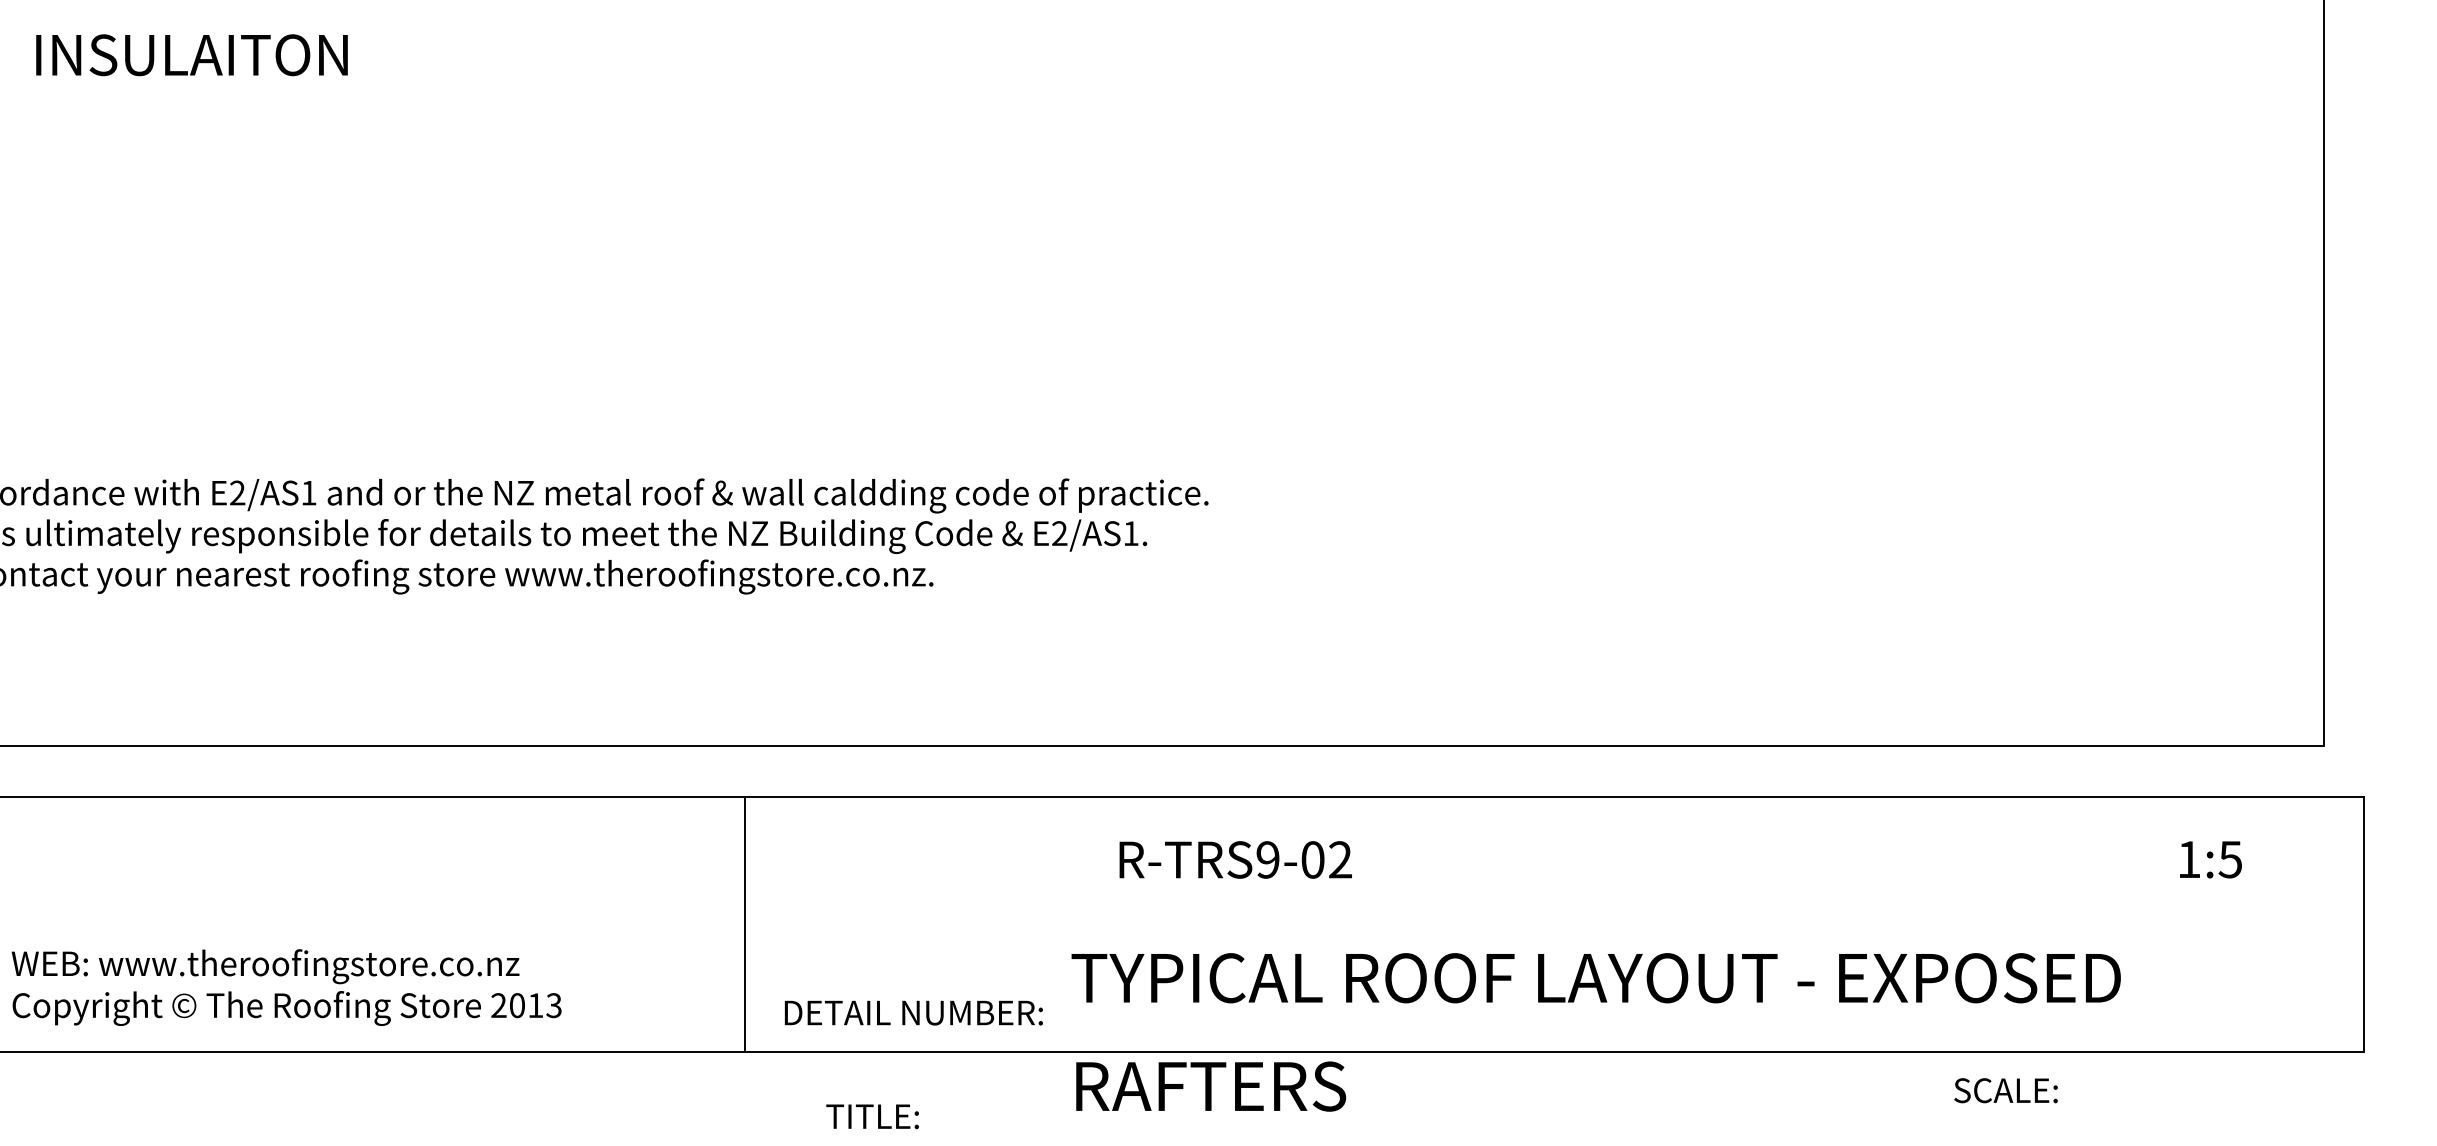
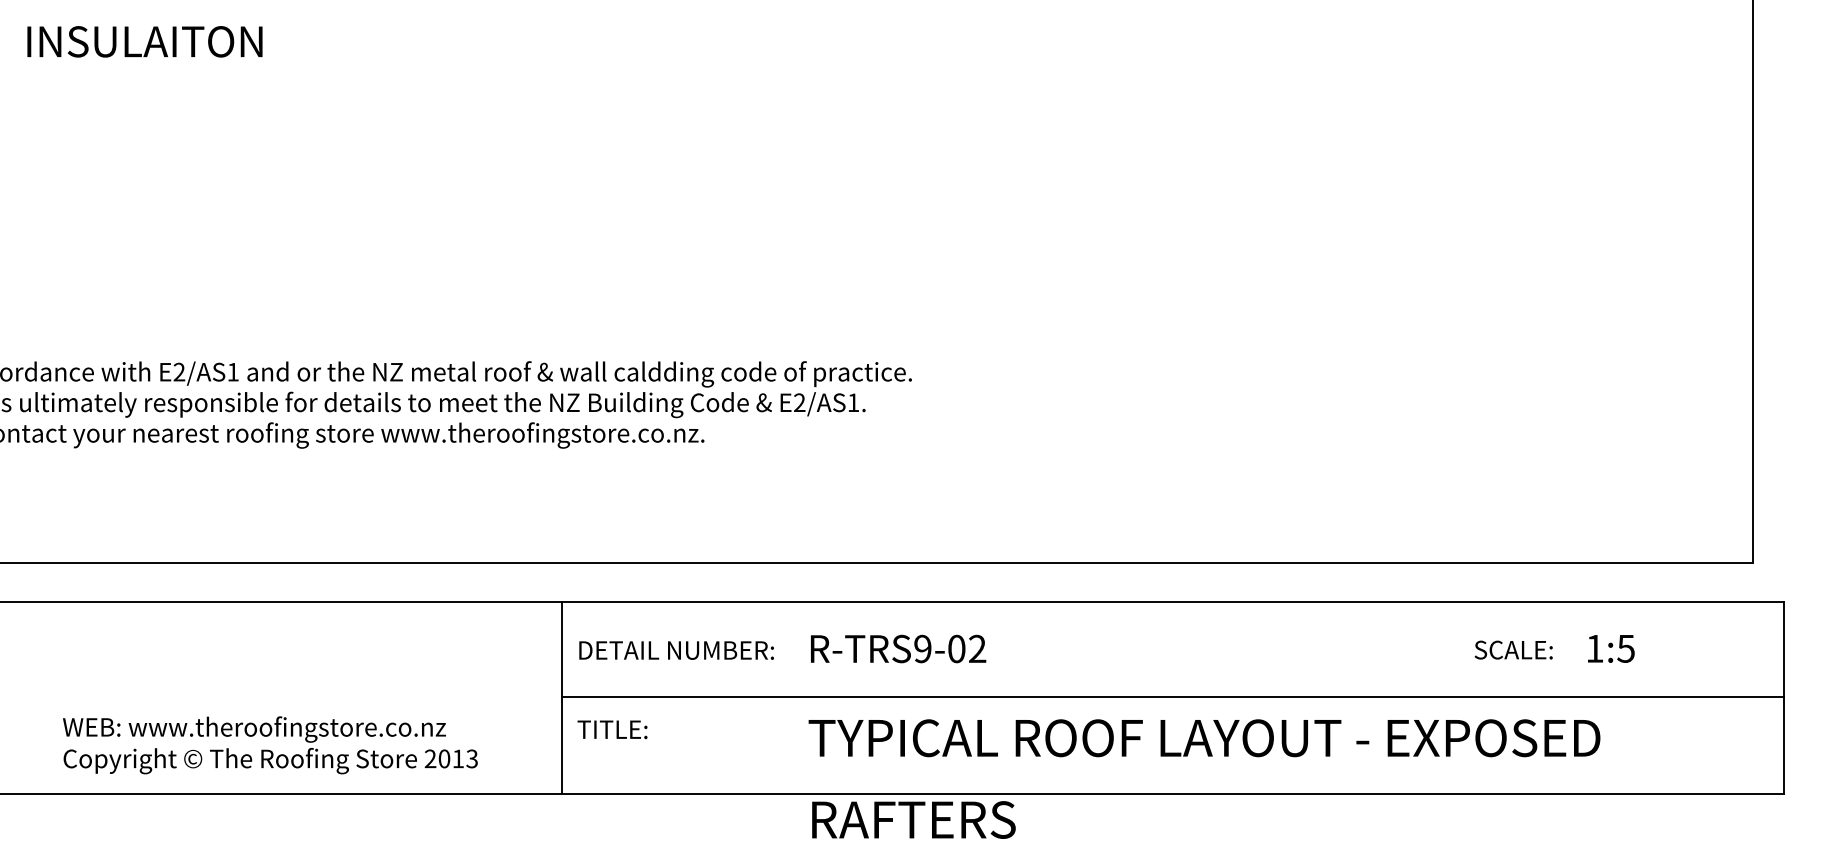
text: (1235, 859) -> (898, 648), moved
text: (2211, 859) -> (1611, 648), moved
line: (1553, 924) -> (1172, 697), added
text: (286, 987) -> (270, 745), moved
text: (913, 1012) -> (676, 650), moved
text: (2005, 1089) -> (1513, 649), moved
text: (872, 1116) -> (612, 729), moved

